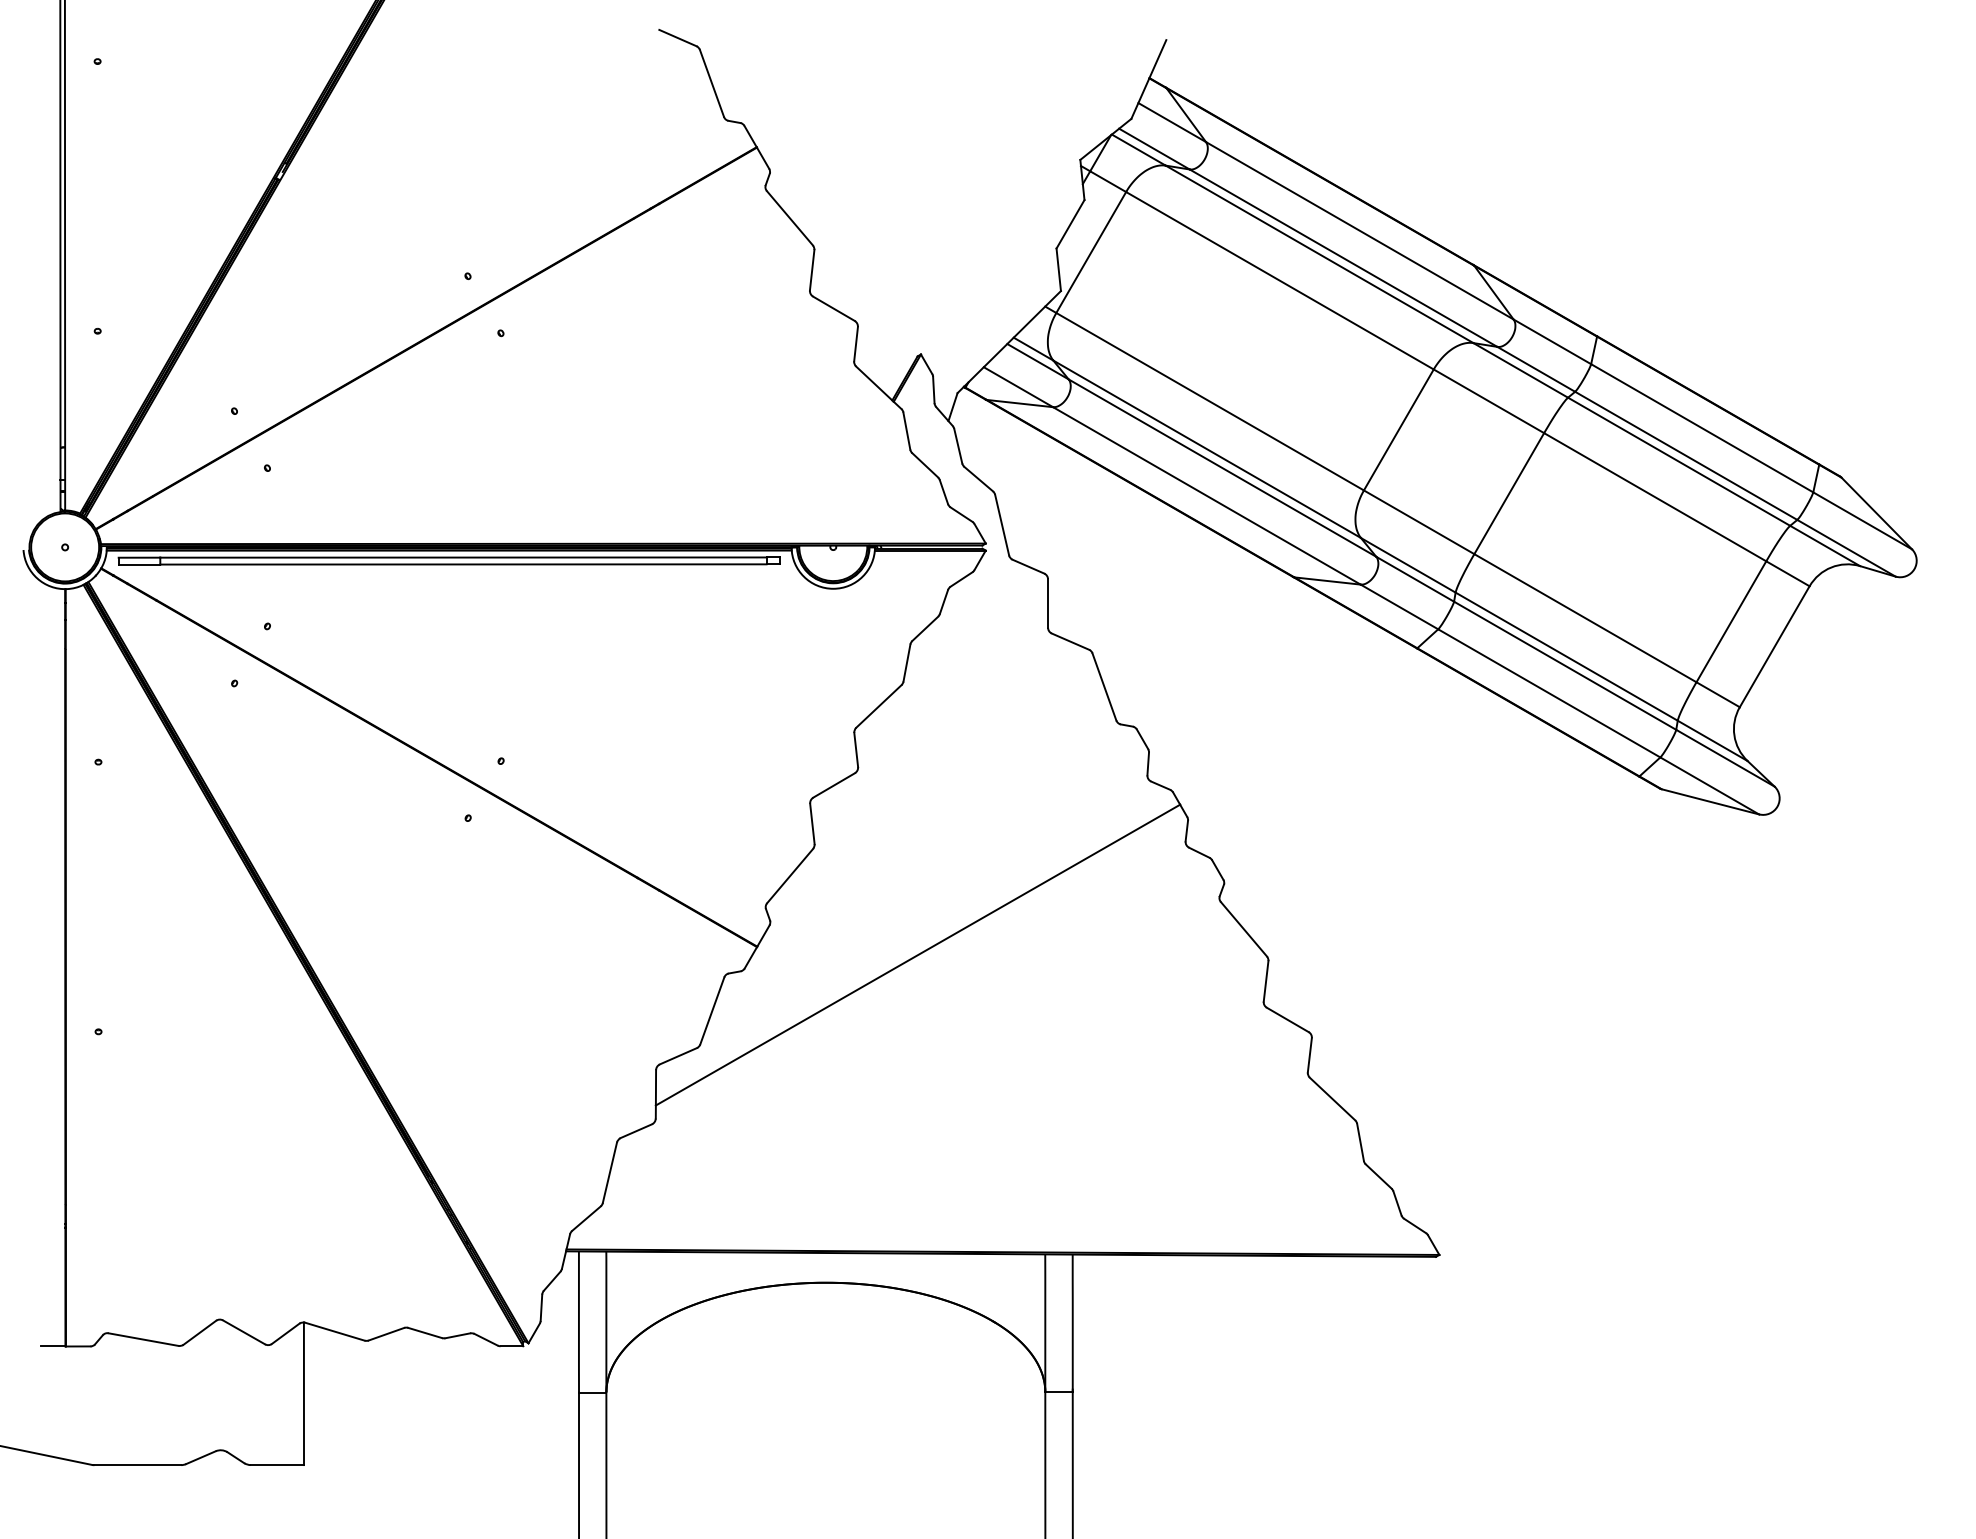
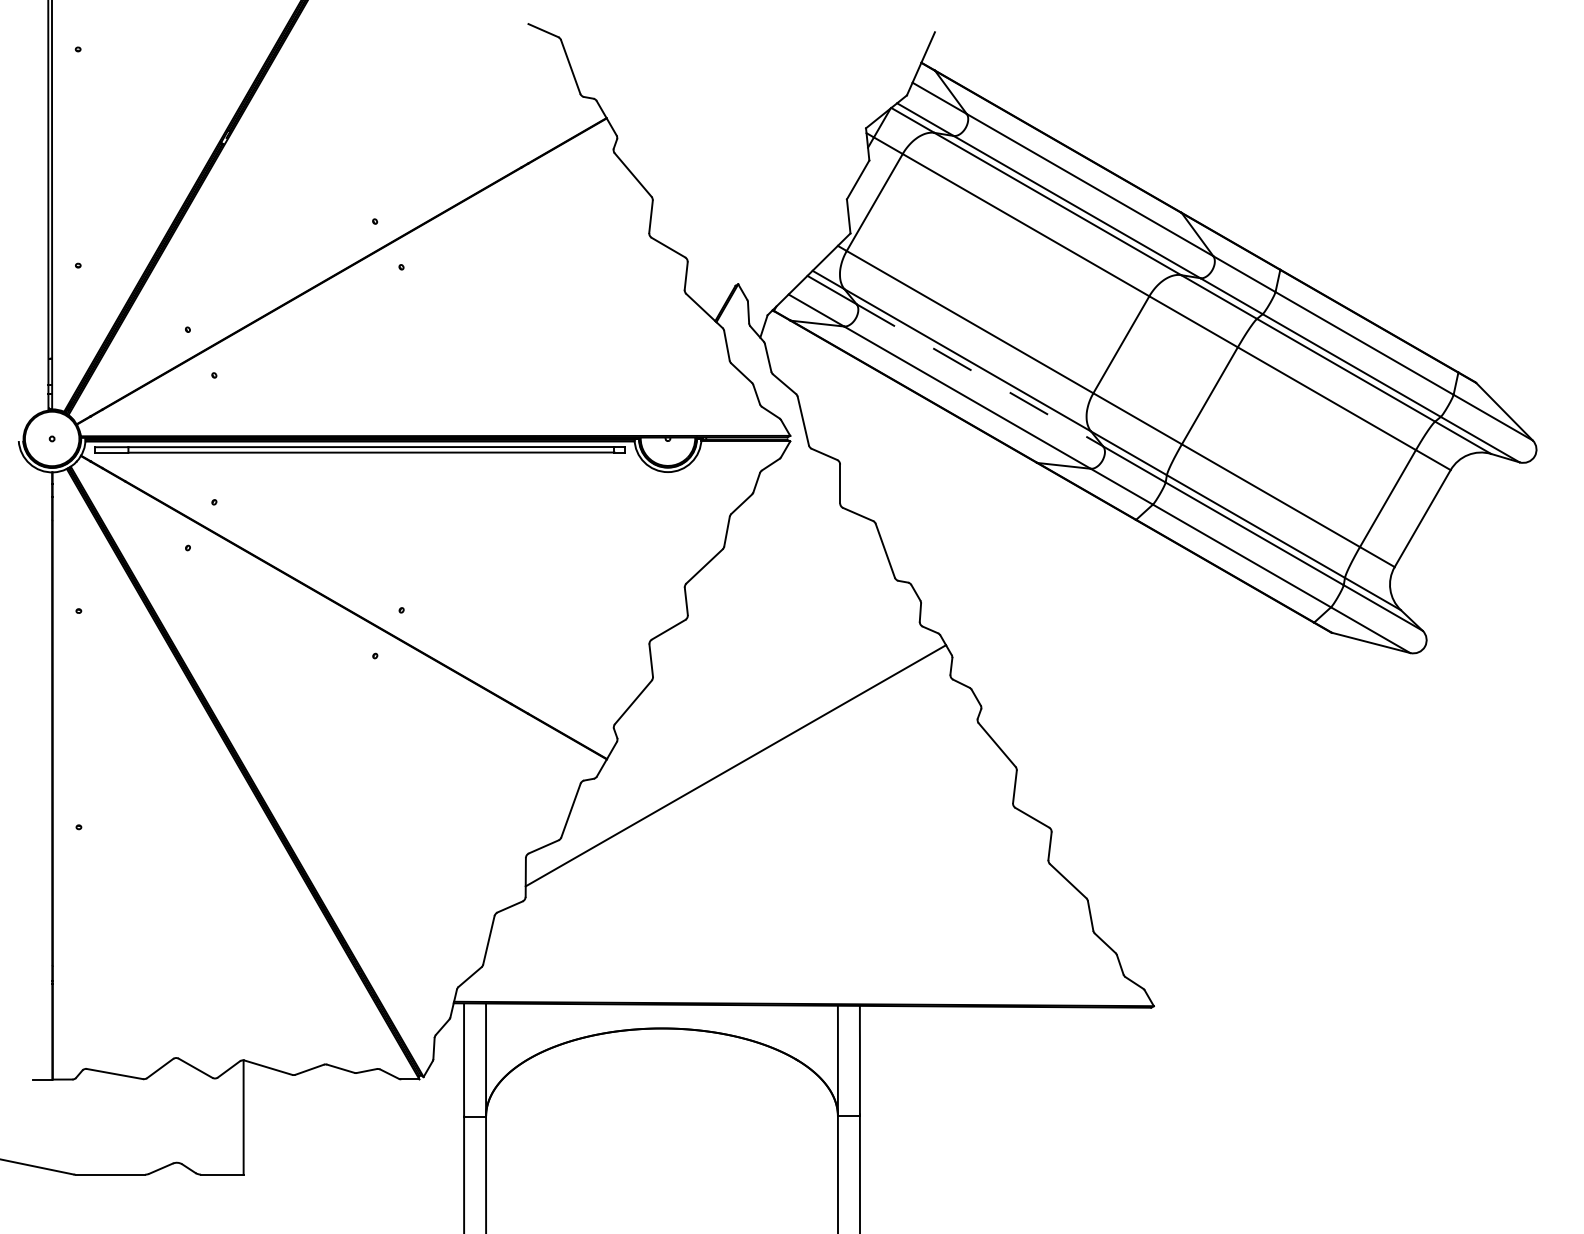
line: (1222, 468) -> (979, 375), solid -> dashed

